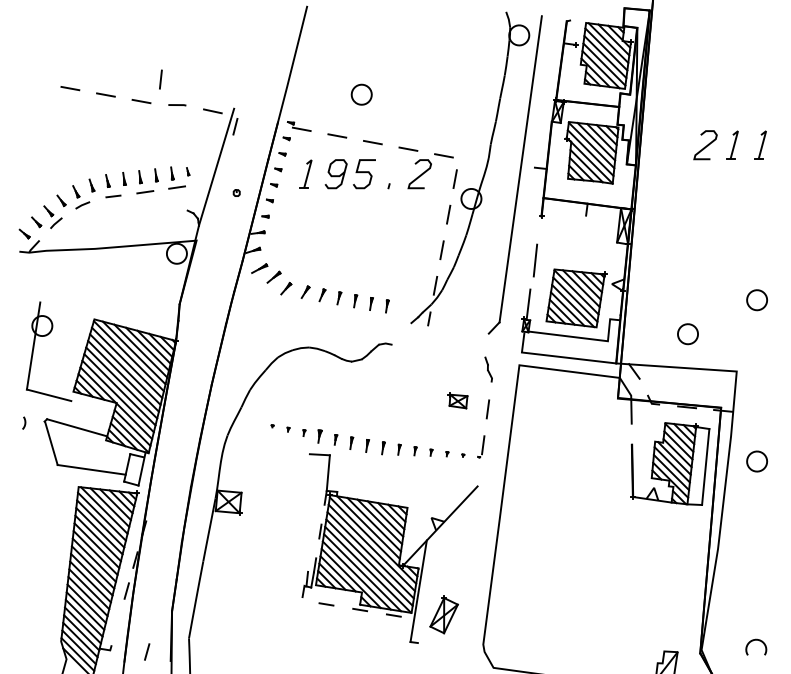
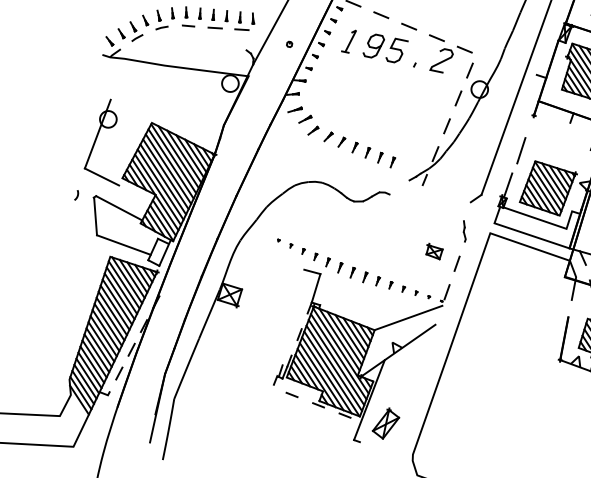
part: (188, 171) -> (253, 18), size x1.67
part: (320, 436) -> (316, 257), size x0.62
line: (444, 484) -> (408, 317), added
line: (147, 651) -> (119, 373), moved

